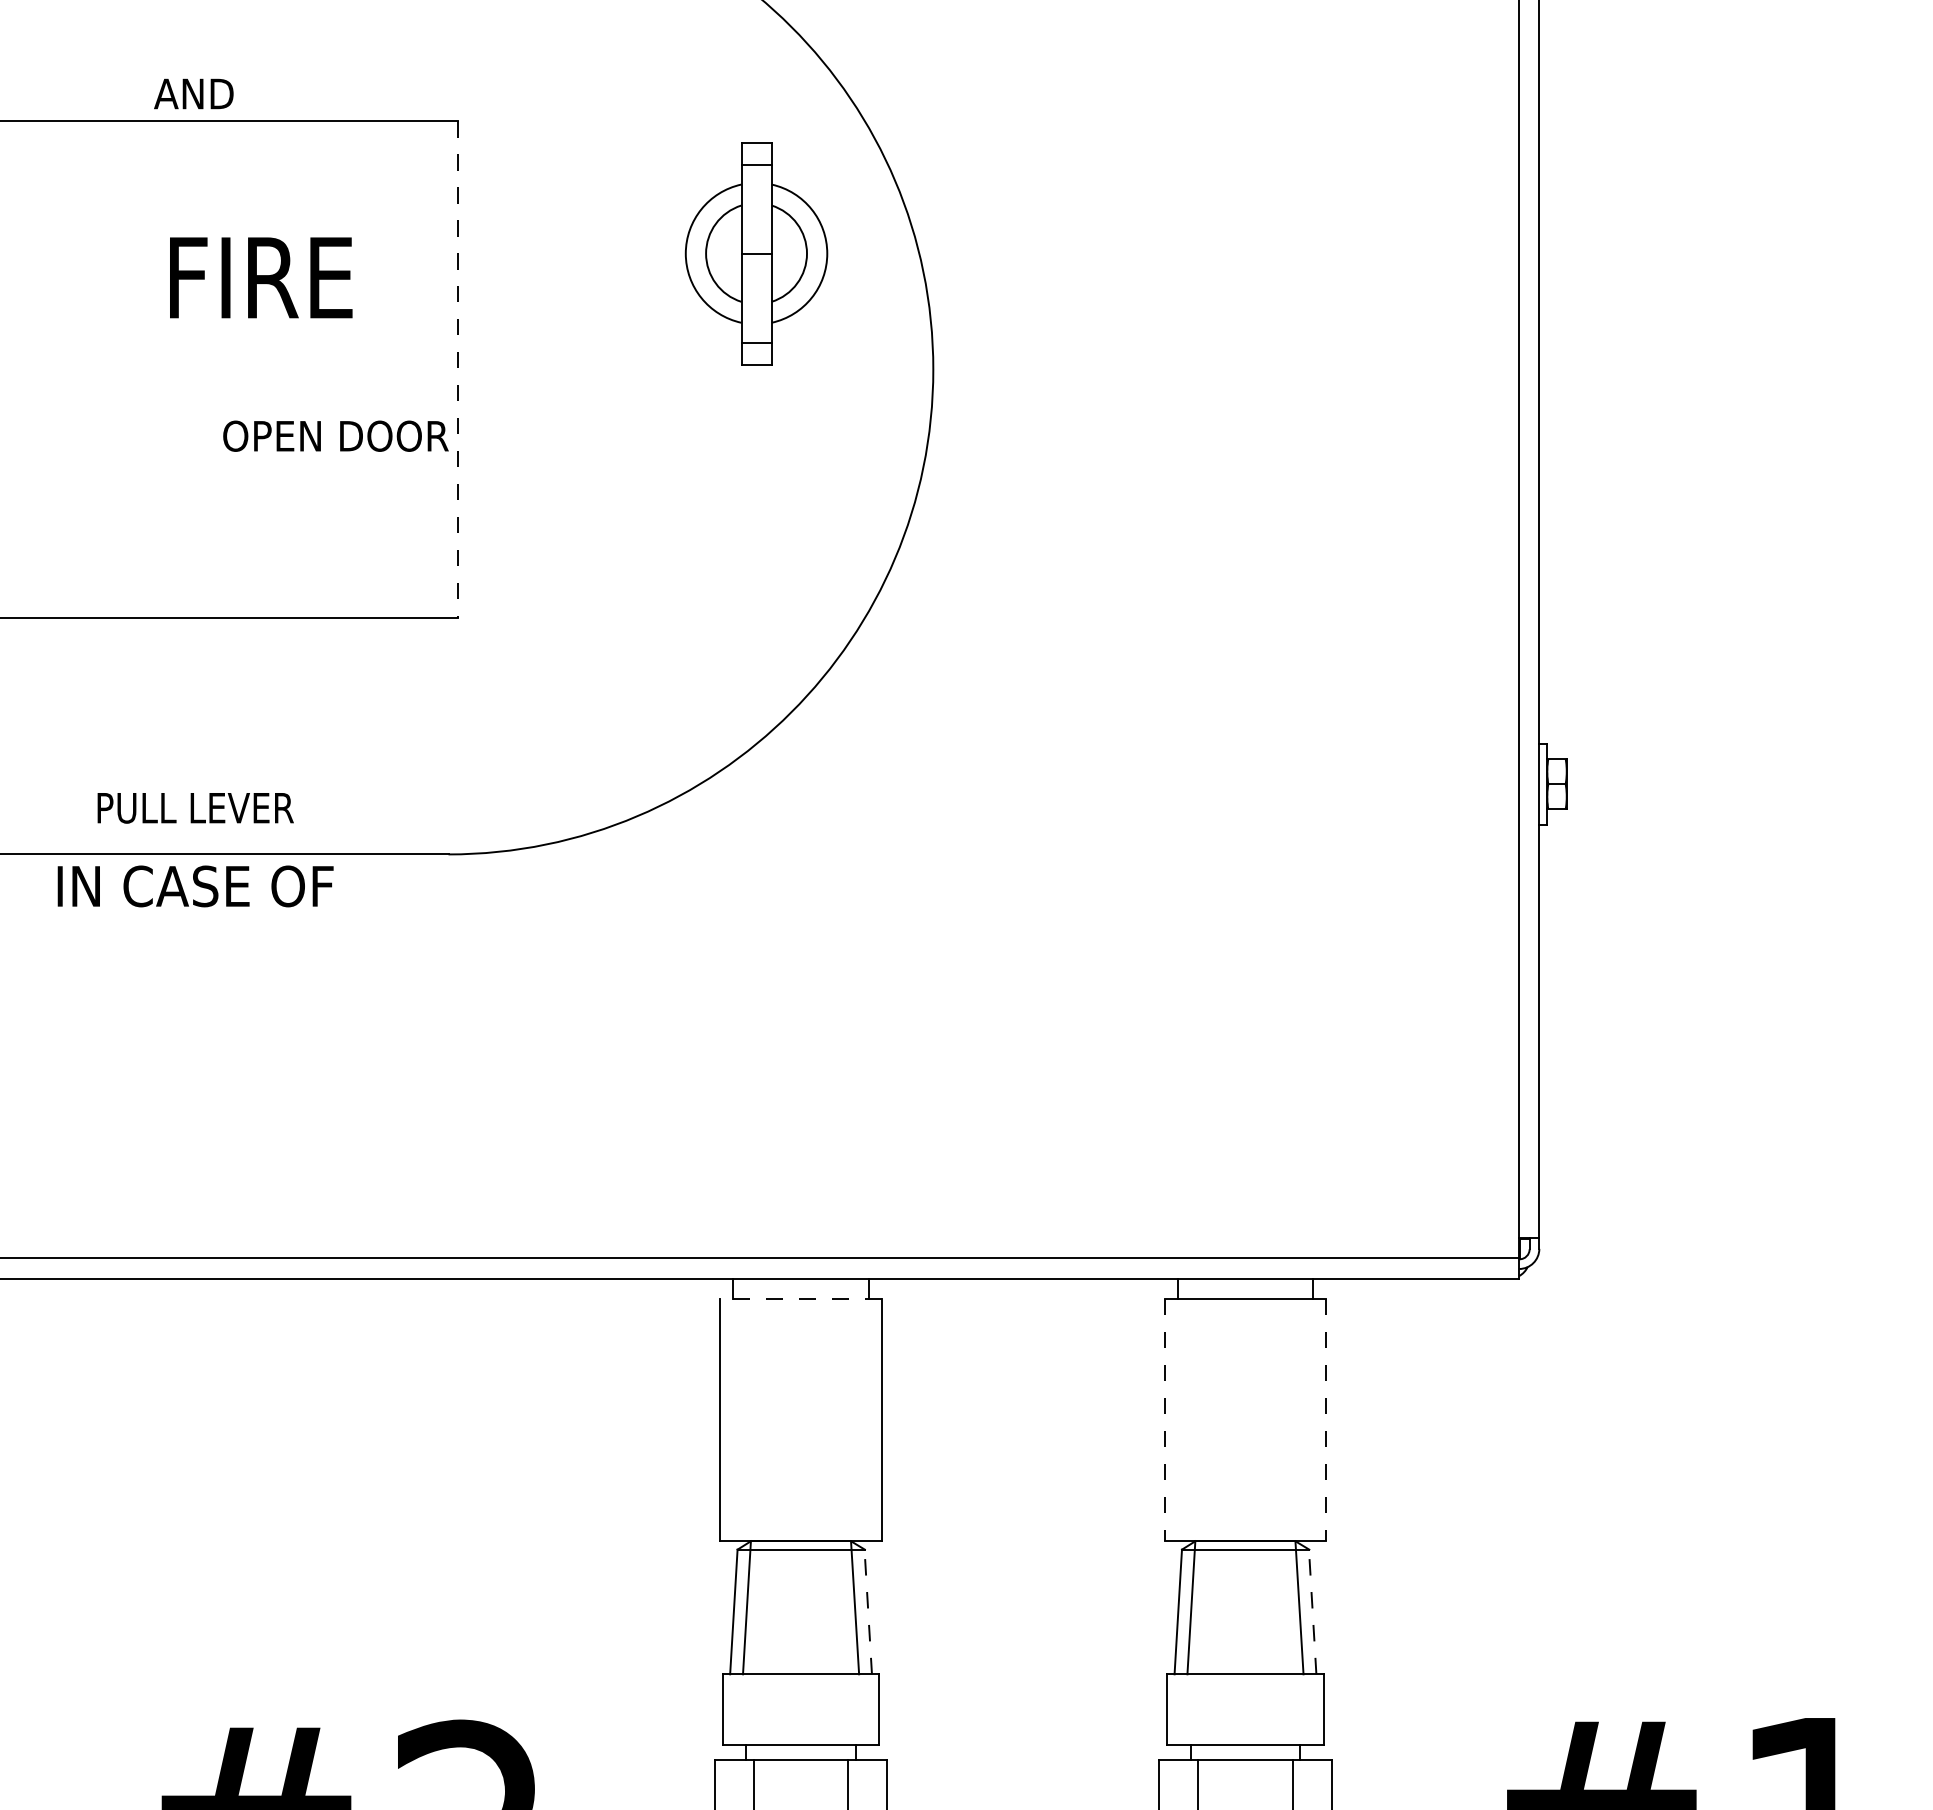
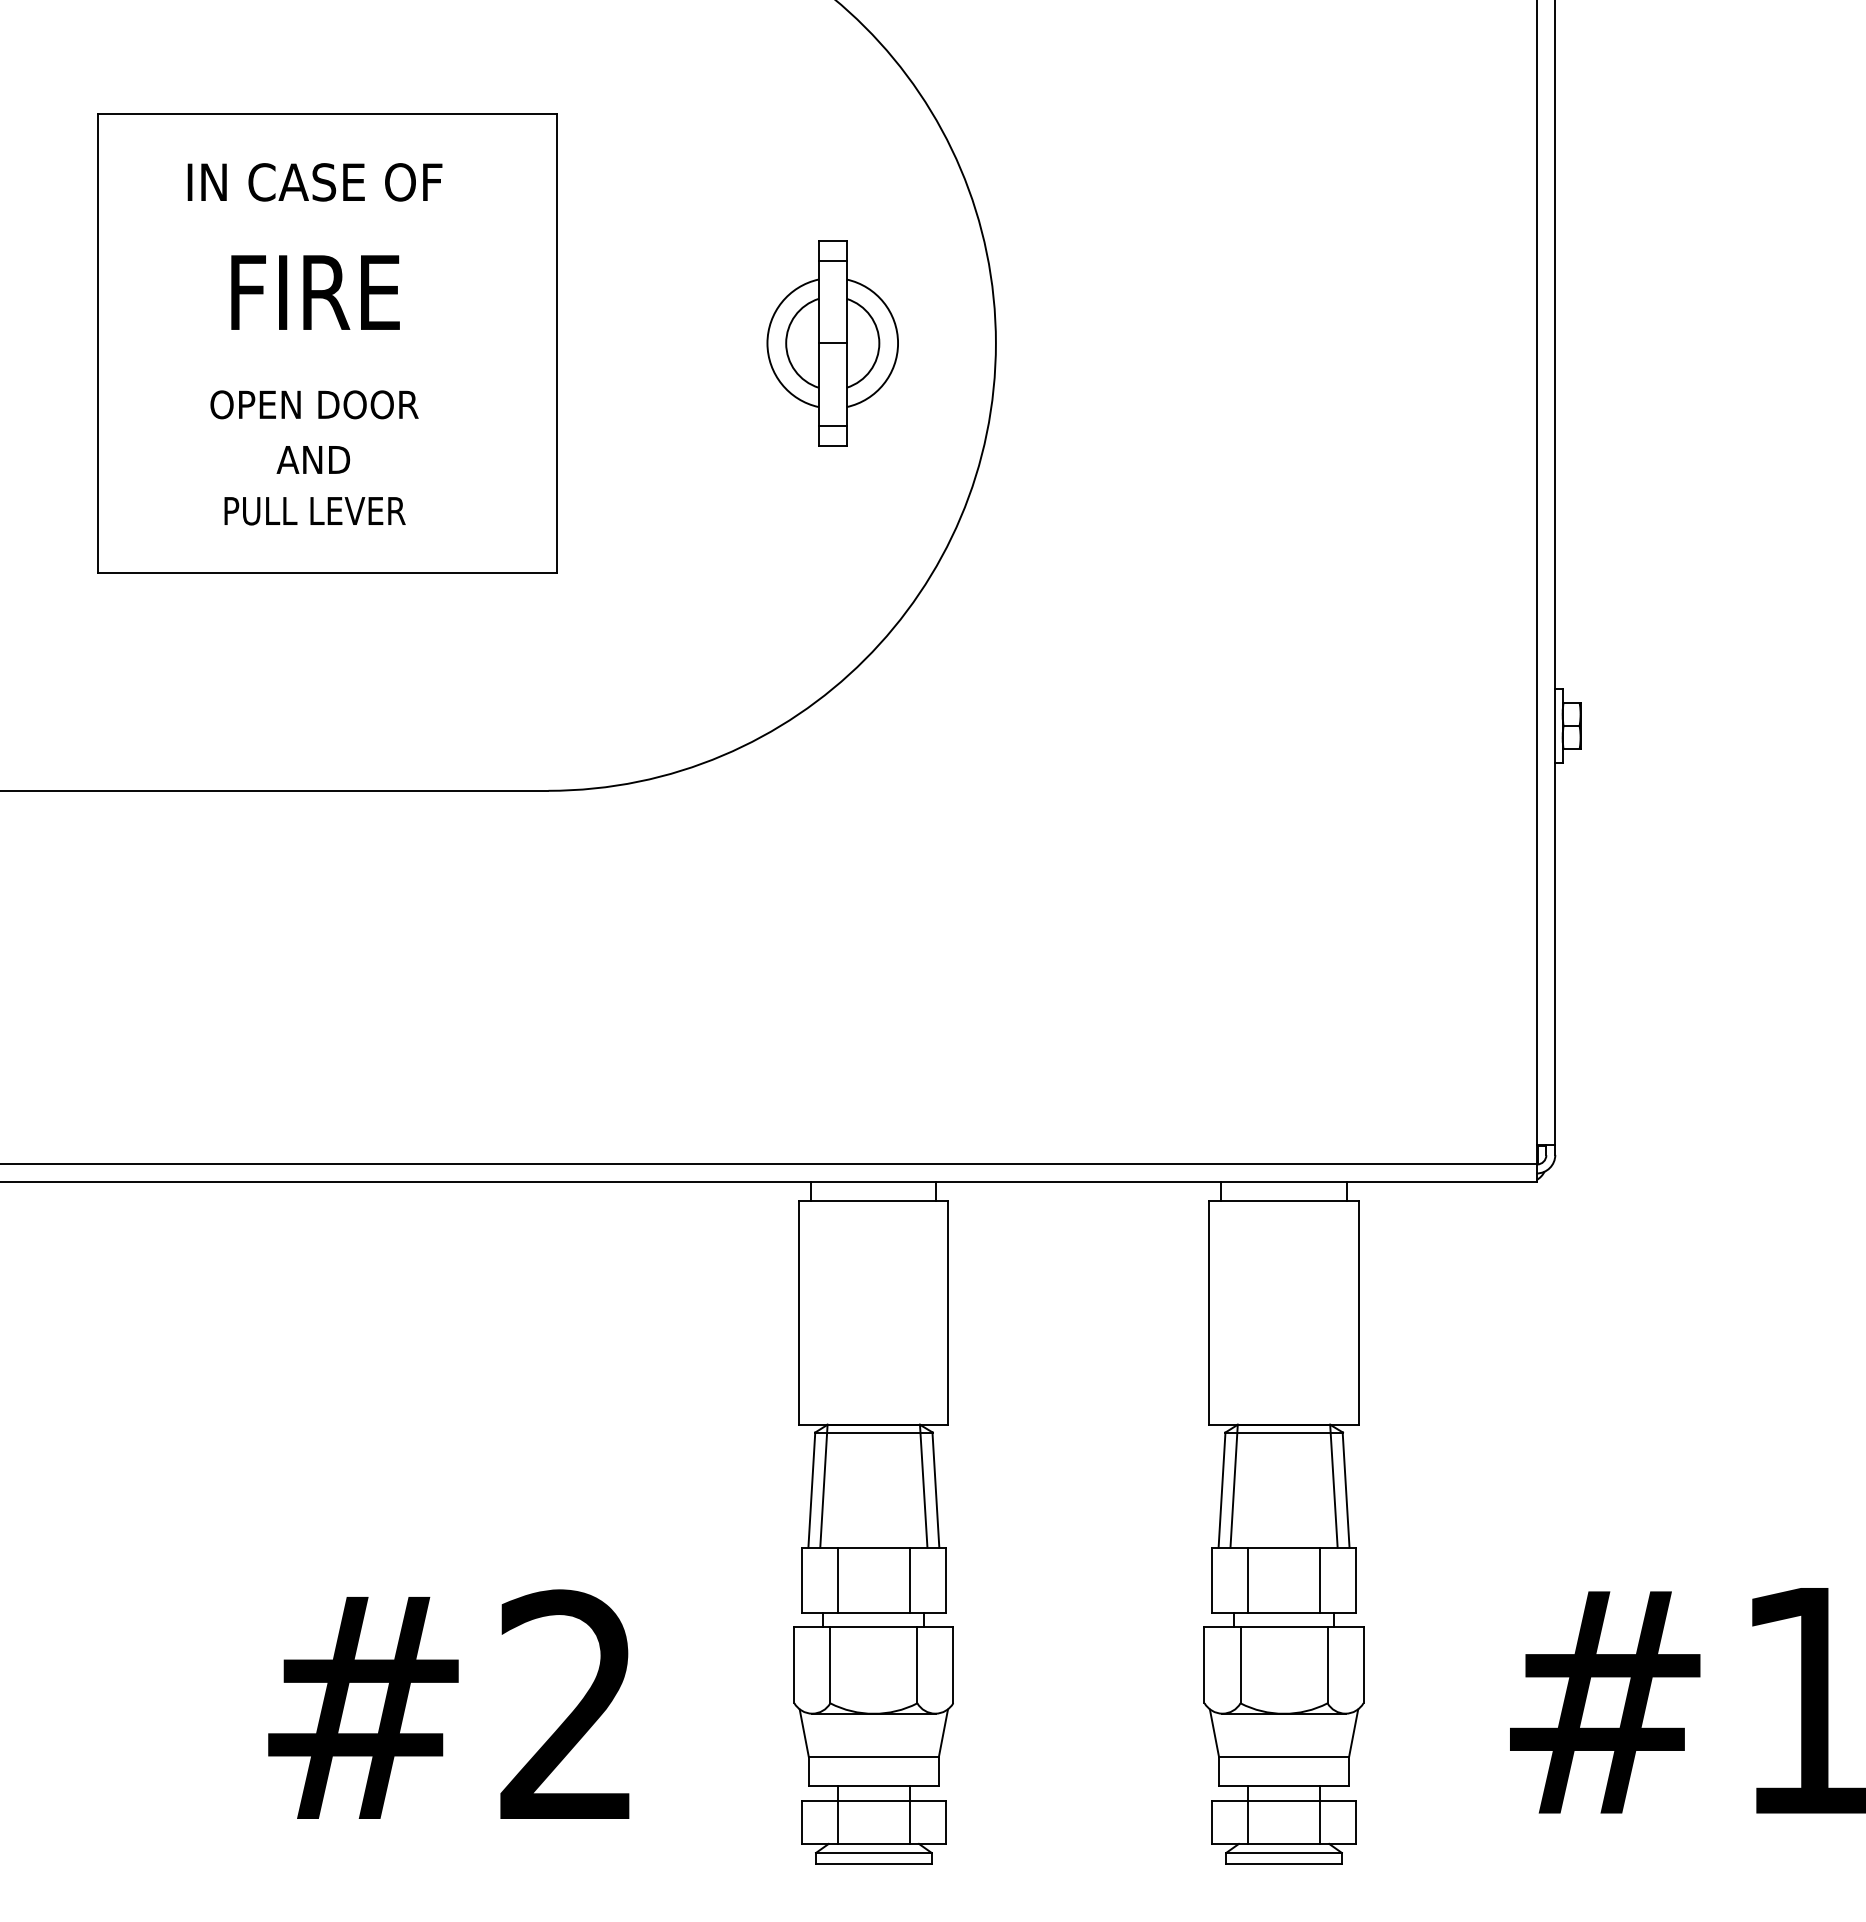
text: (192, 93) -> (312, 459), moved
part: (756, 253) -> (832, 343), moved
text: (261, 277) -> (315, 292), moved
line: (457, 369) -> (556, 343), dashed -> solid
text: (335, 435) -> (314, 404), moved
text: (195, 808) -> (314, 511), moved
text: (195, 886) -> (314, 182), moved
line: (800, 1299) -> (873, 1201), dashed -> solid
line: (1164, 1419) -> (1209, 1312), dashed -> solid
line: (1326, 1419) -> (1358, 1312), dashed -> solid
line: (867, 1611) -> (935, 1489), dashed -> solid
line: (1313, 1611) -> (1346, 1489), dashed -> solid
line: (761, 1708) -> (837, 1579), added
line: (839, 1708) -> (909, 1579), added
line: (1205, 1708) -> (1247, 1579), added
line: (1284, 1708) -> (1320, 1579), added

